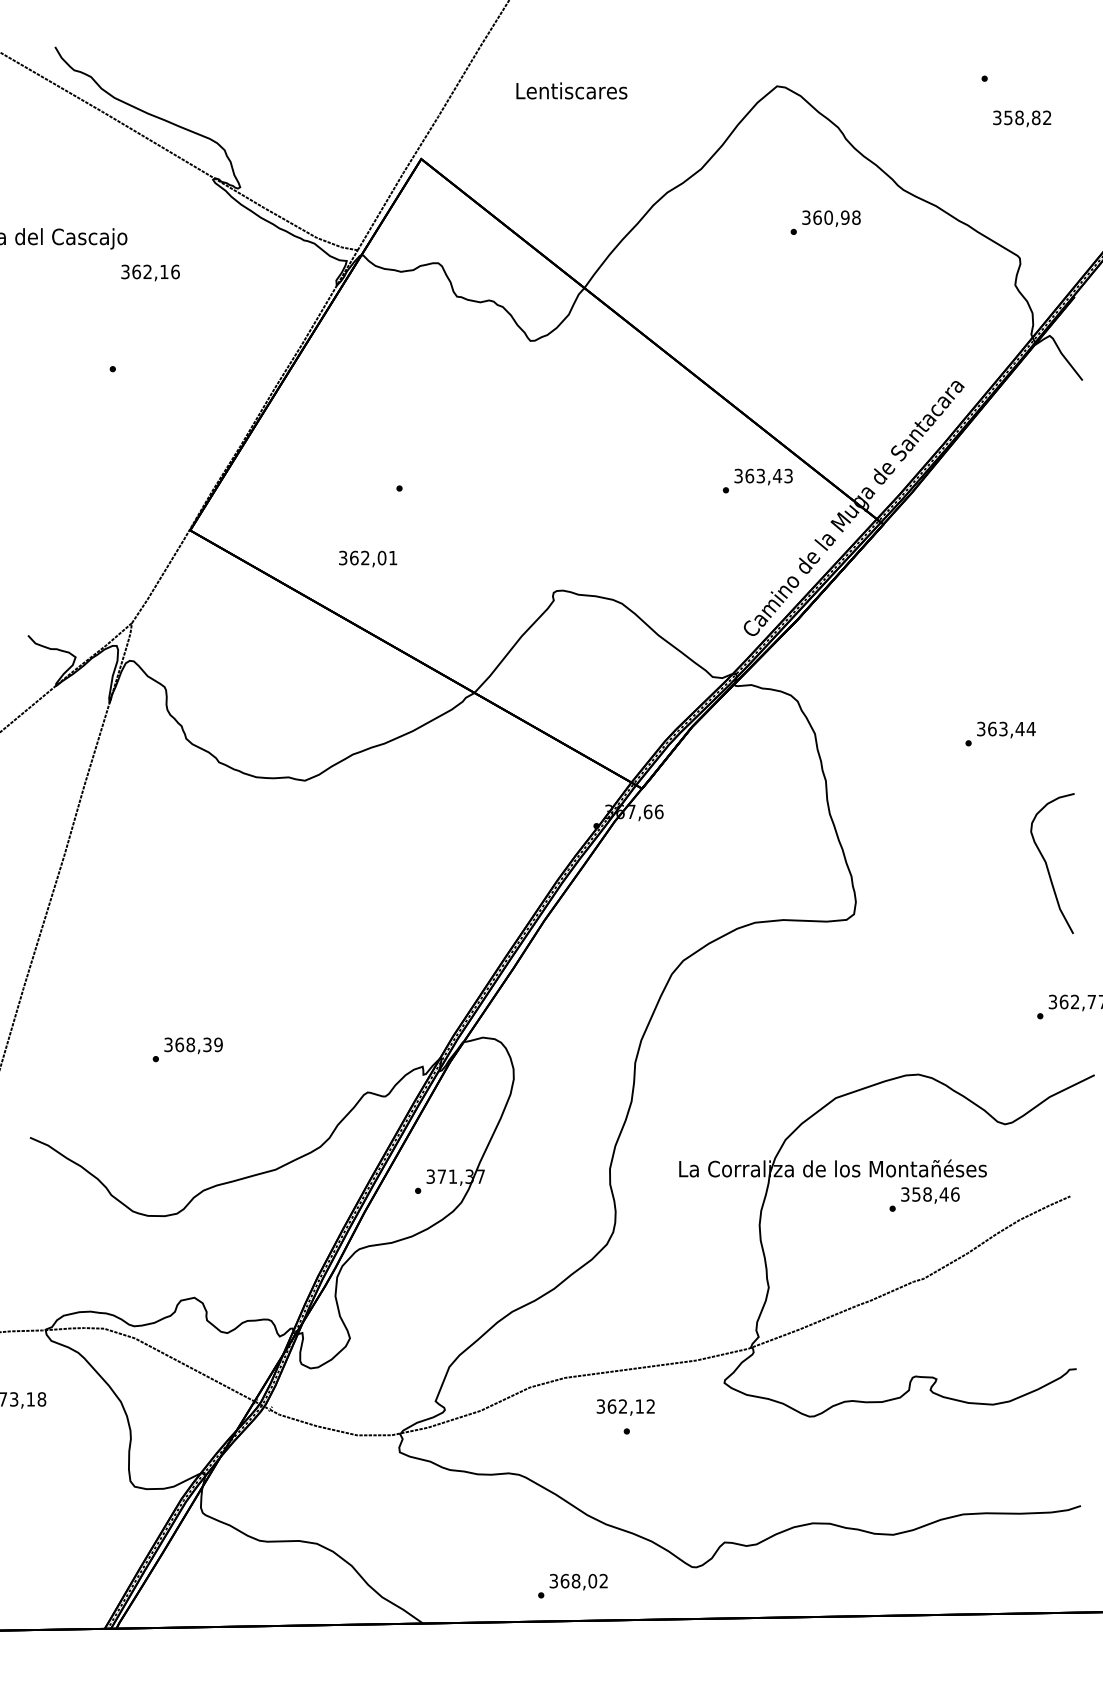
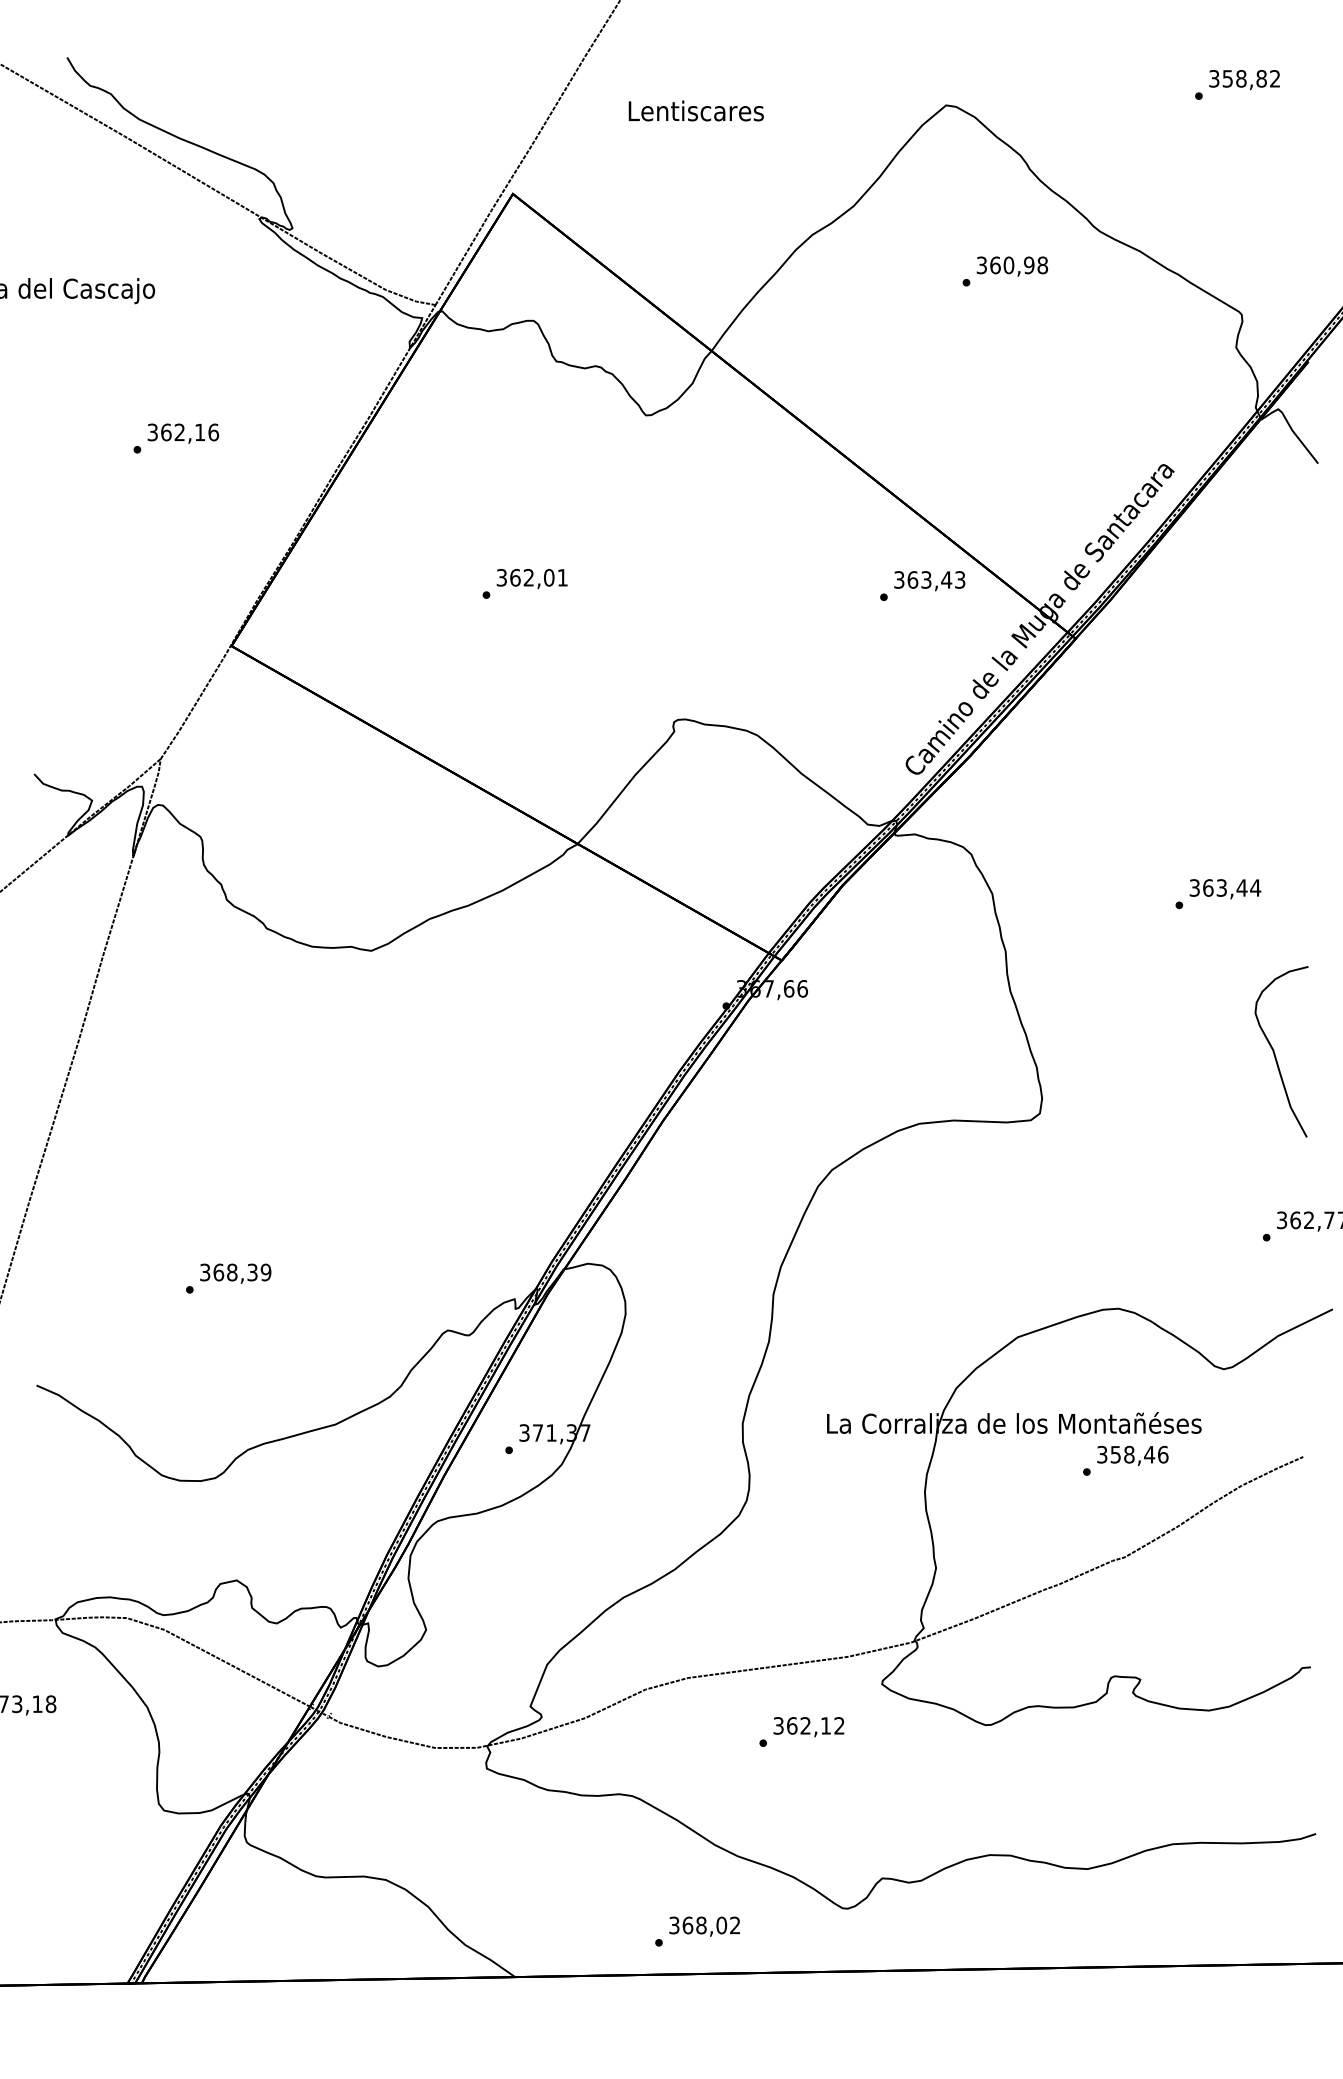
text: (1022, 119) -> (1244, 80), moved
text: (150, 272) -> (183, 433), moved
text: (367, 559) -> (531, 579), moved
text: (625, 1407) -> (808, 1727), moved

